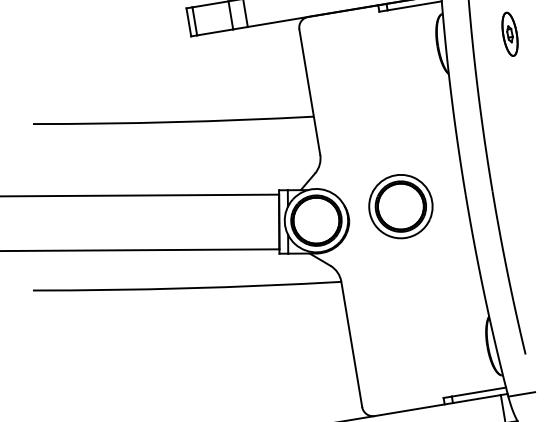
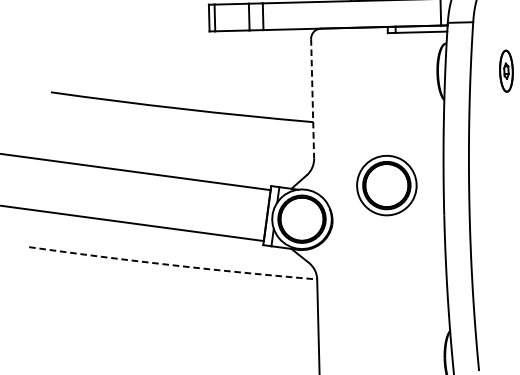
line: (309, 92) -> (312, 99), solid -> dashed
part: (400, 206) -> (386, 185), moved
arc: (187, 288) -> (173, 265), solid -> dashed

